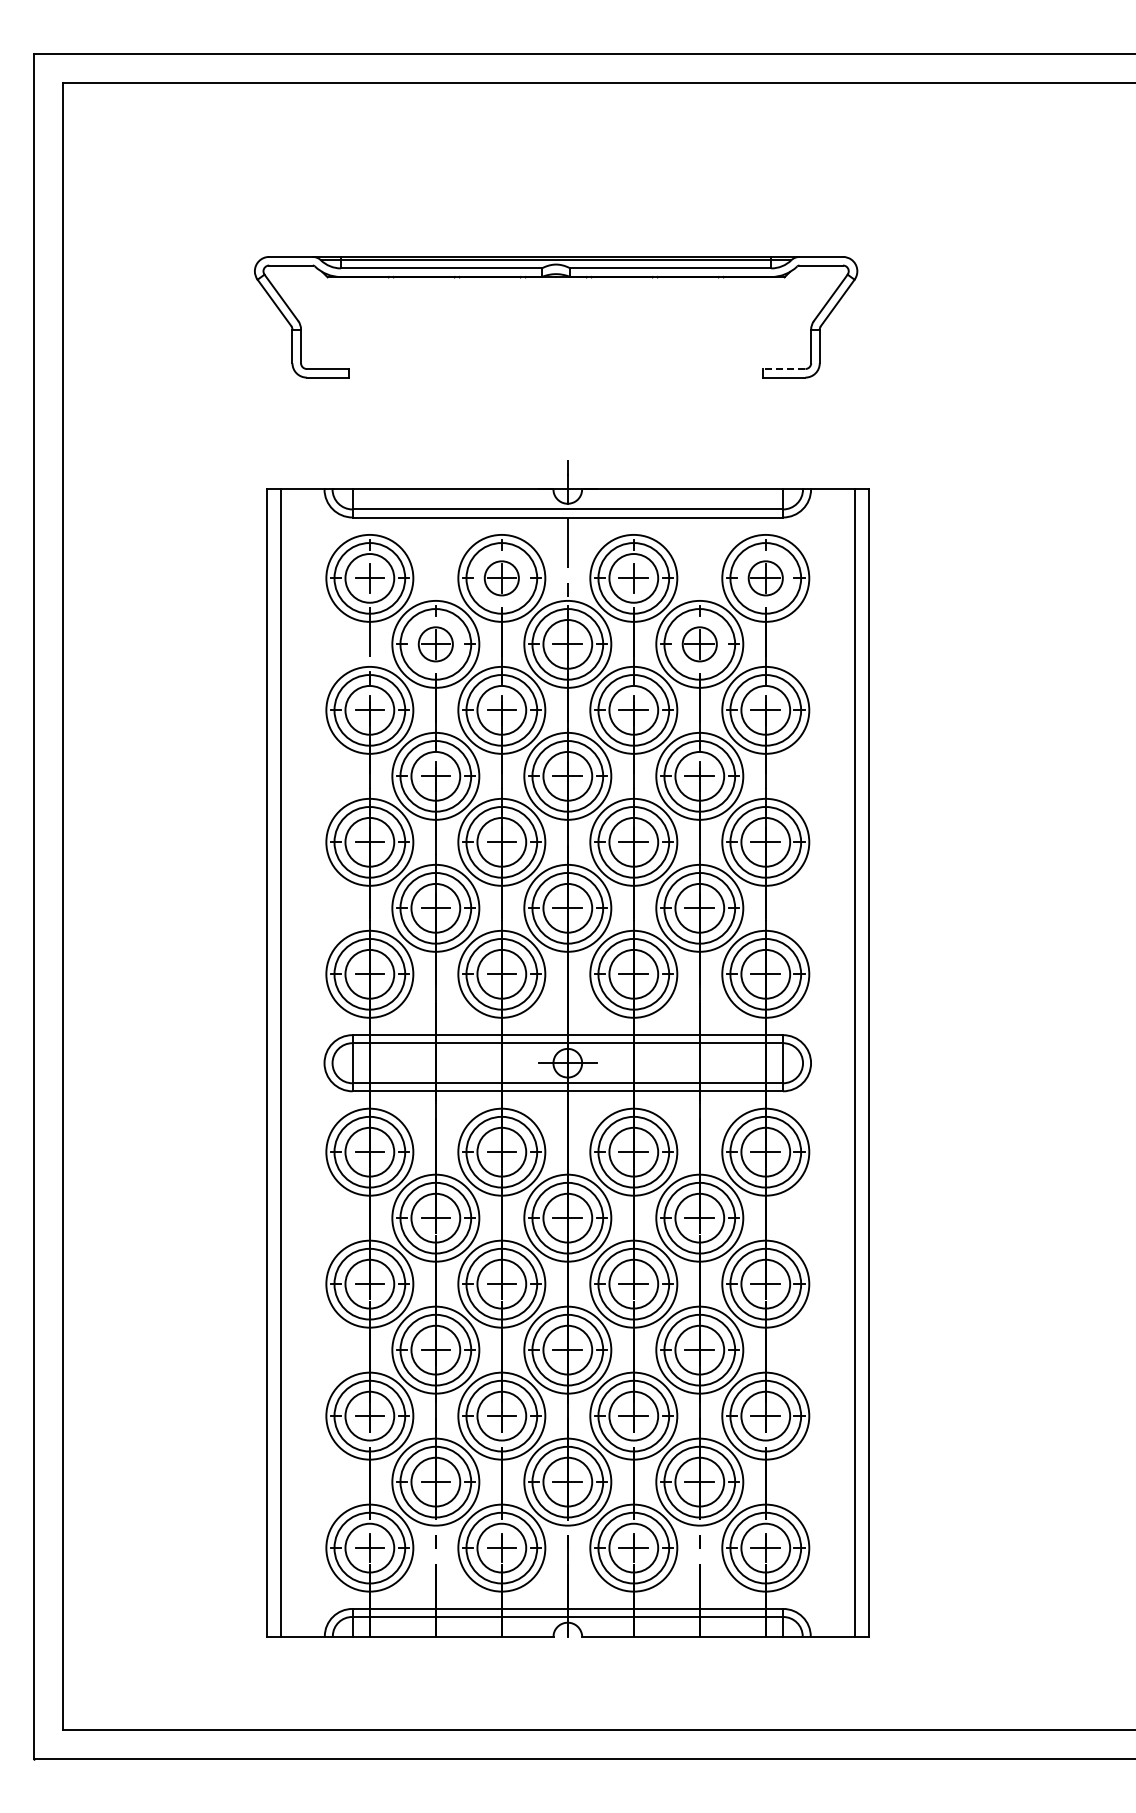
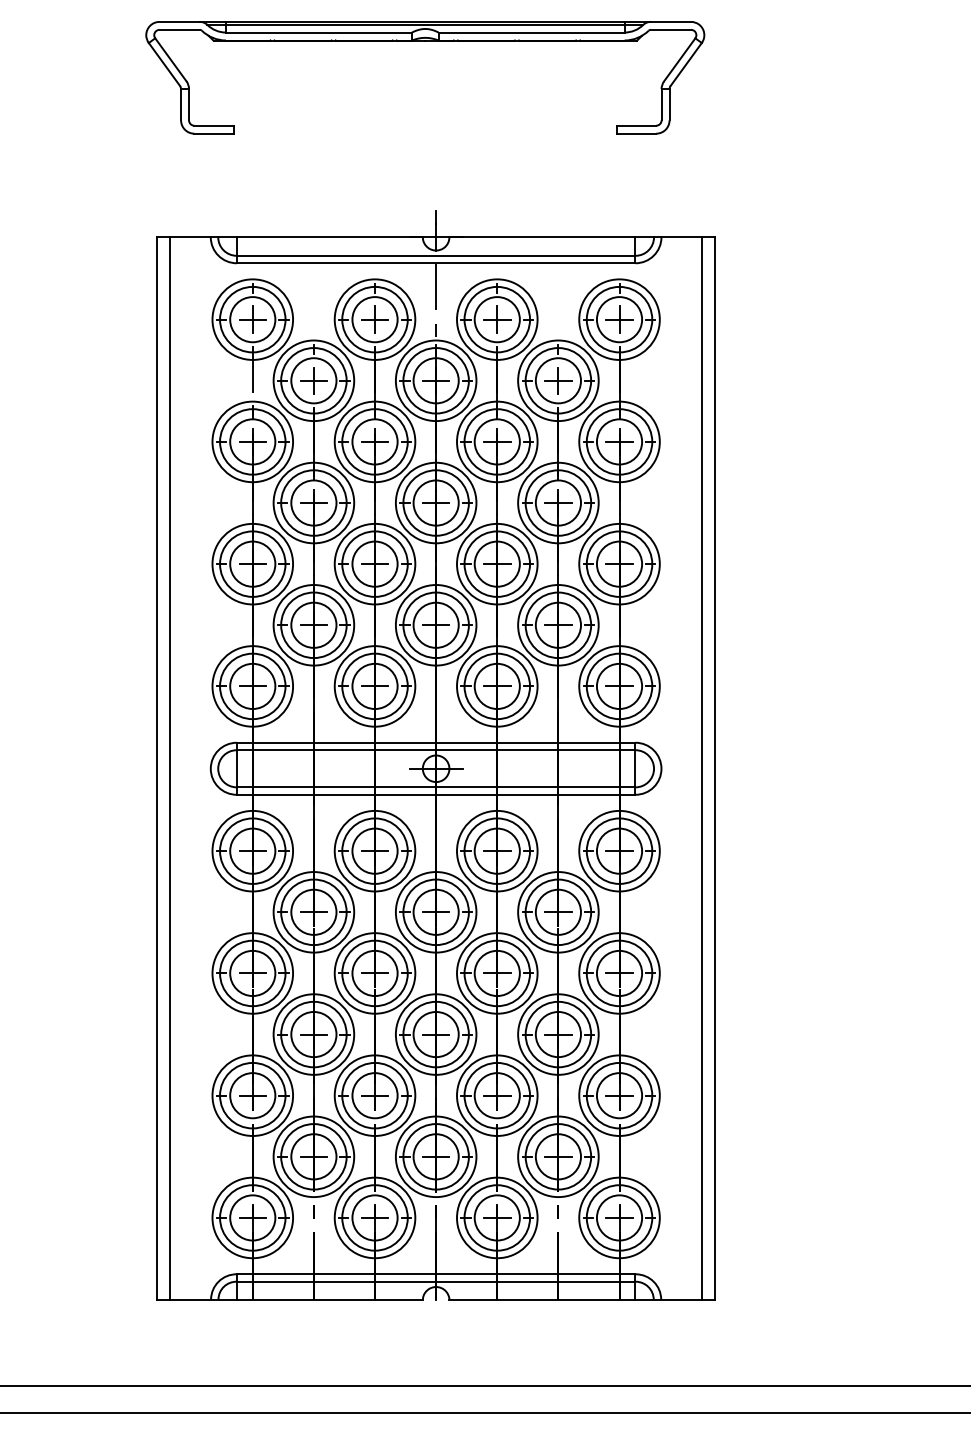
line: (783, 369) -> (635, 126), dashed -> solid
circle: (501, 578) -> (374, 319), size x1.43
circle: (765, 578) -> (619, 319), size x1.43
circle: (435, 643) -> (313, 379), size x1.43
circle: (699, 643) -> (558, 379), size x1.43

